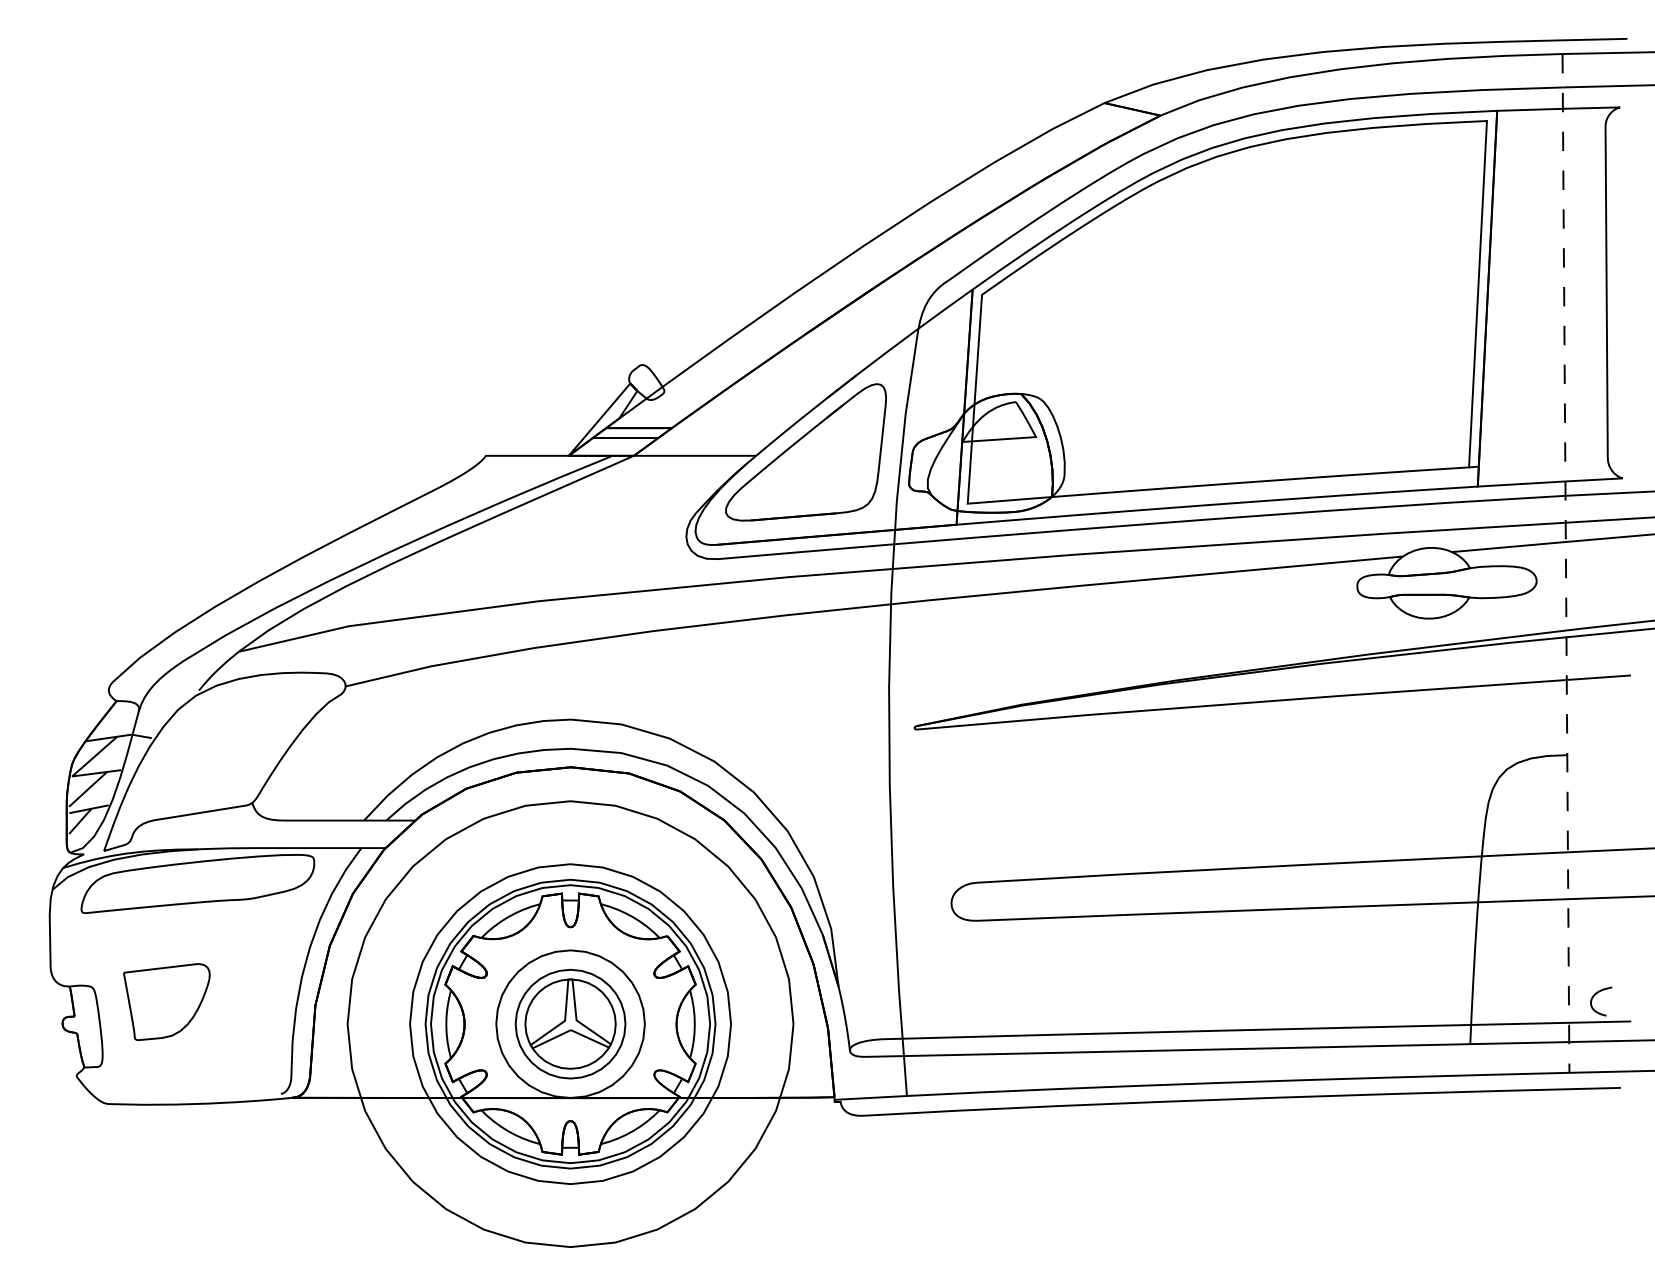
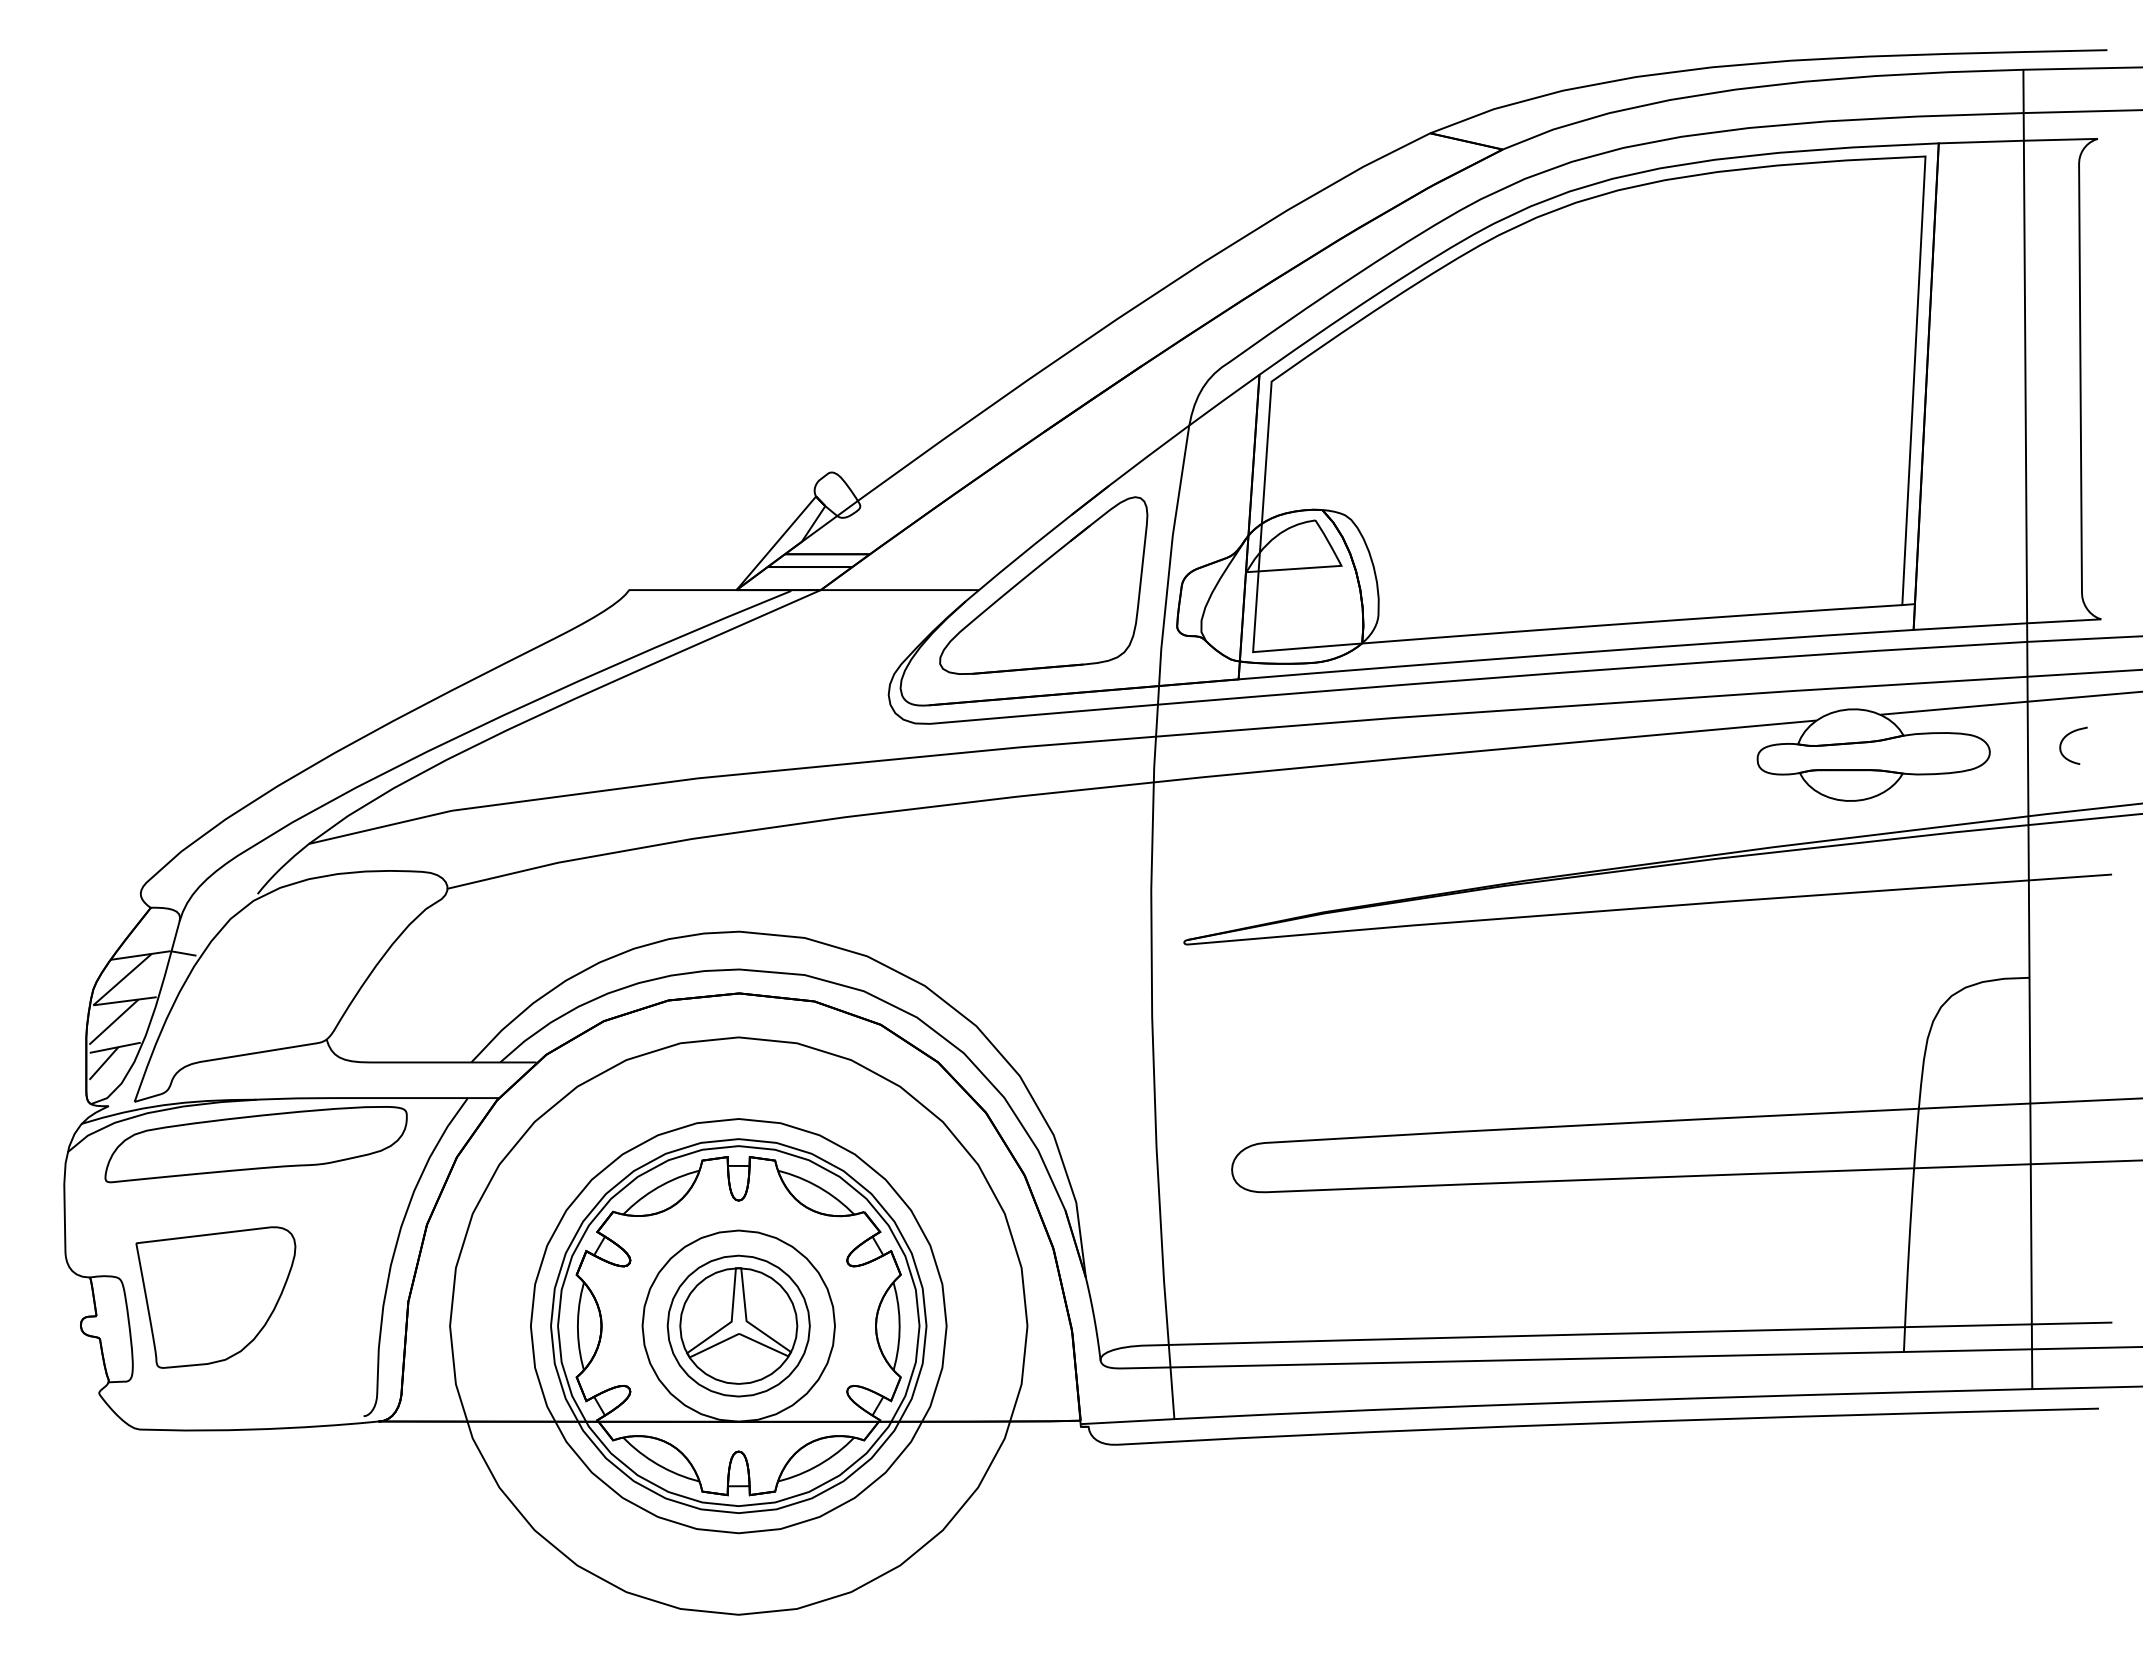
line: (1565, 564) -> (2027, 730), dashed -> solid
curve: (1595, 995) -> (2065, 738), moved
part: (166, 1002) -> (215, 1297), size x1.43

